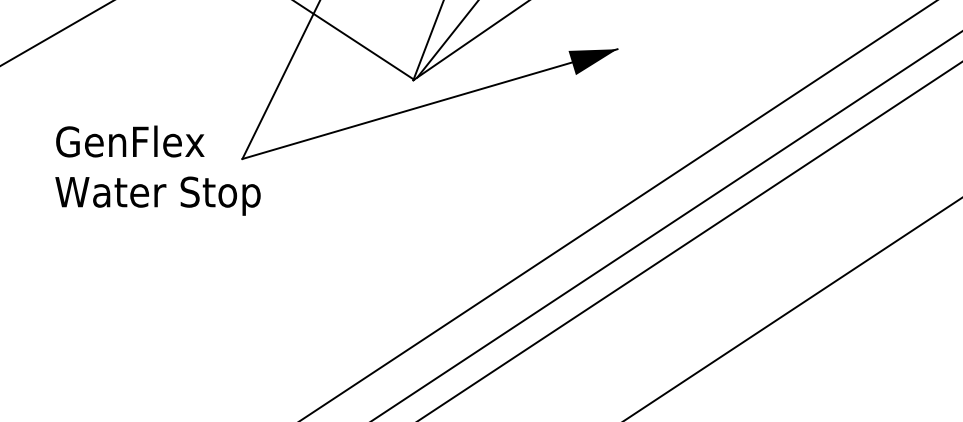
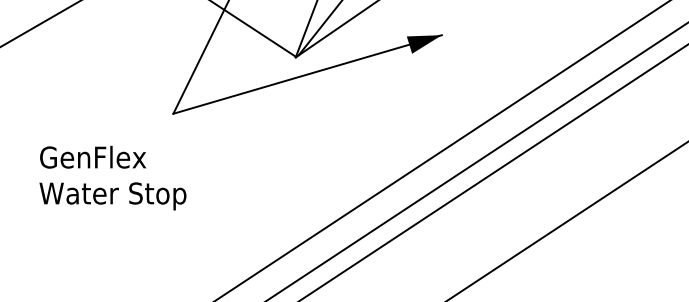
text: (157, 169) -> (112, 177), moved

